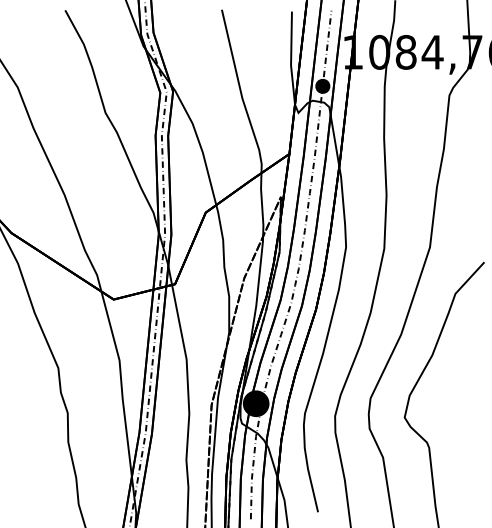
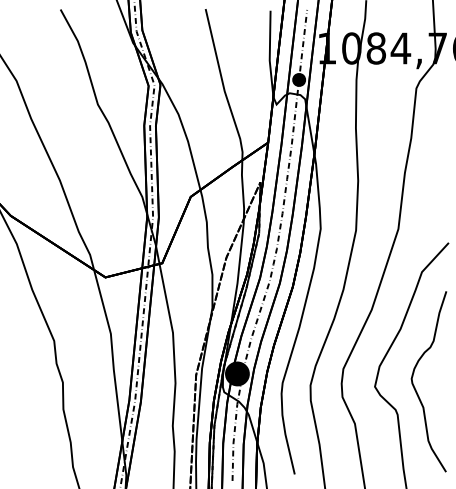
curve: (448, 418) -> (415, 387), added

